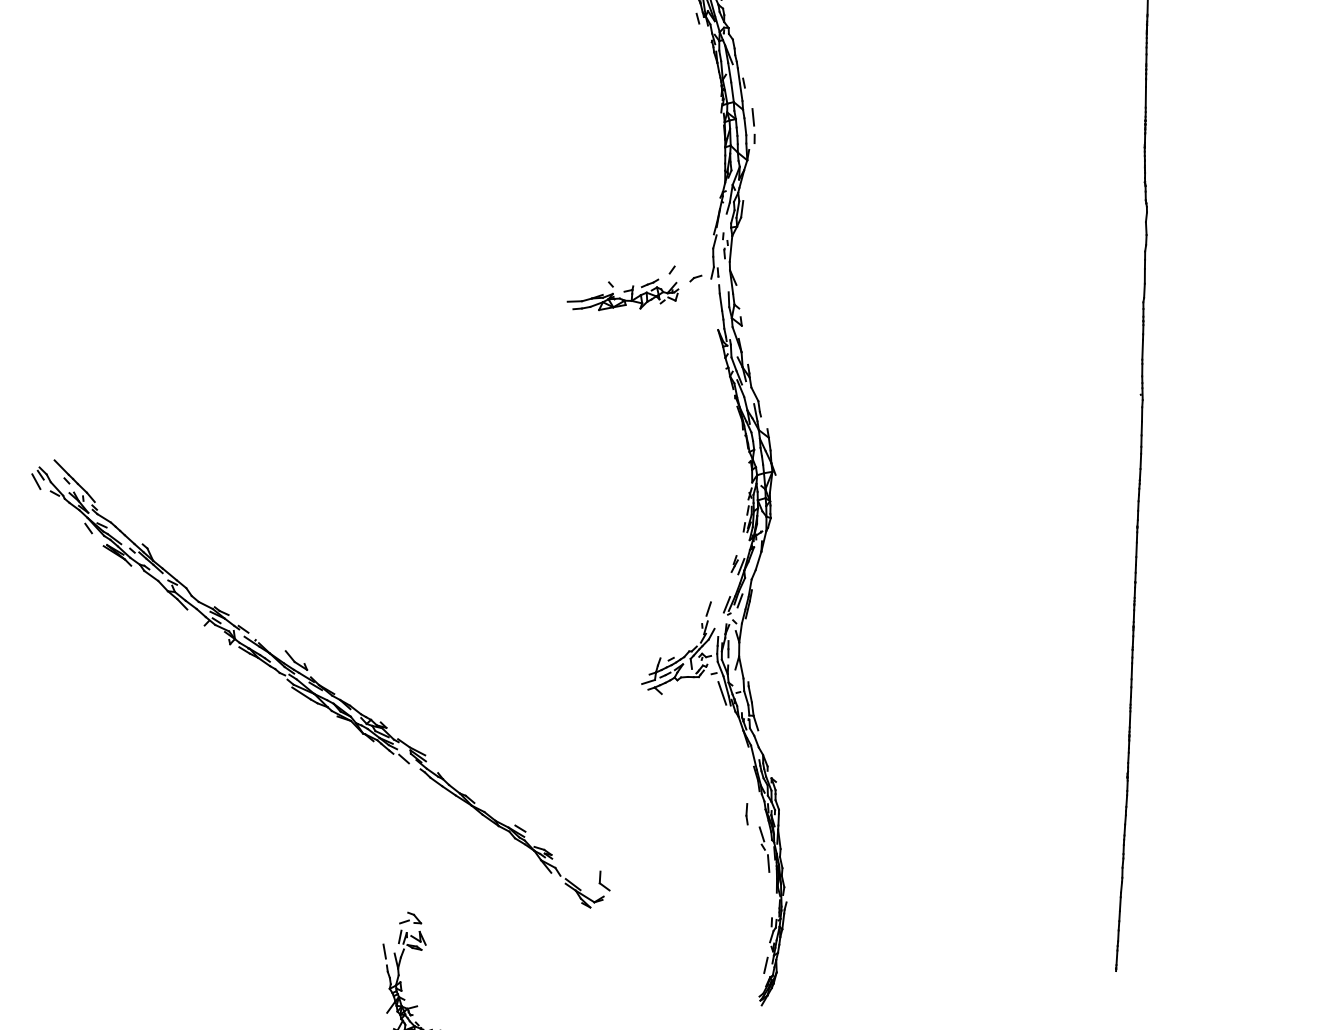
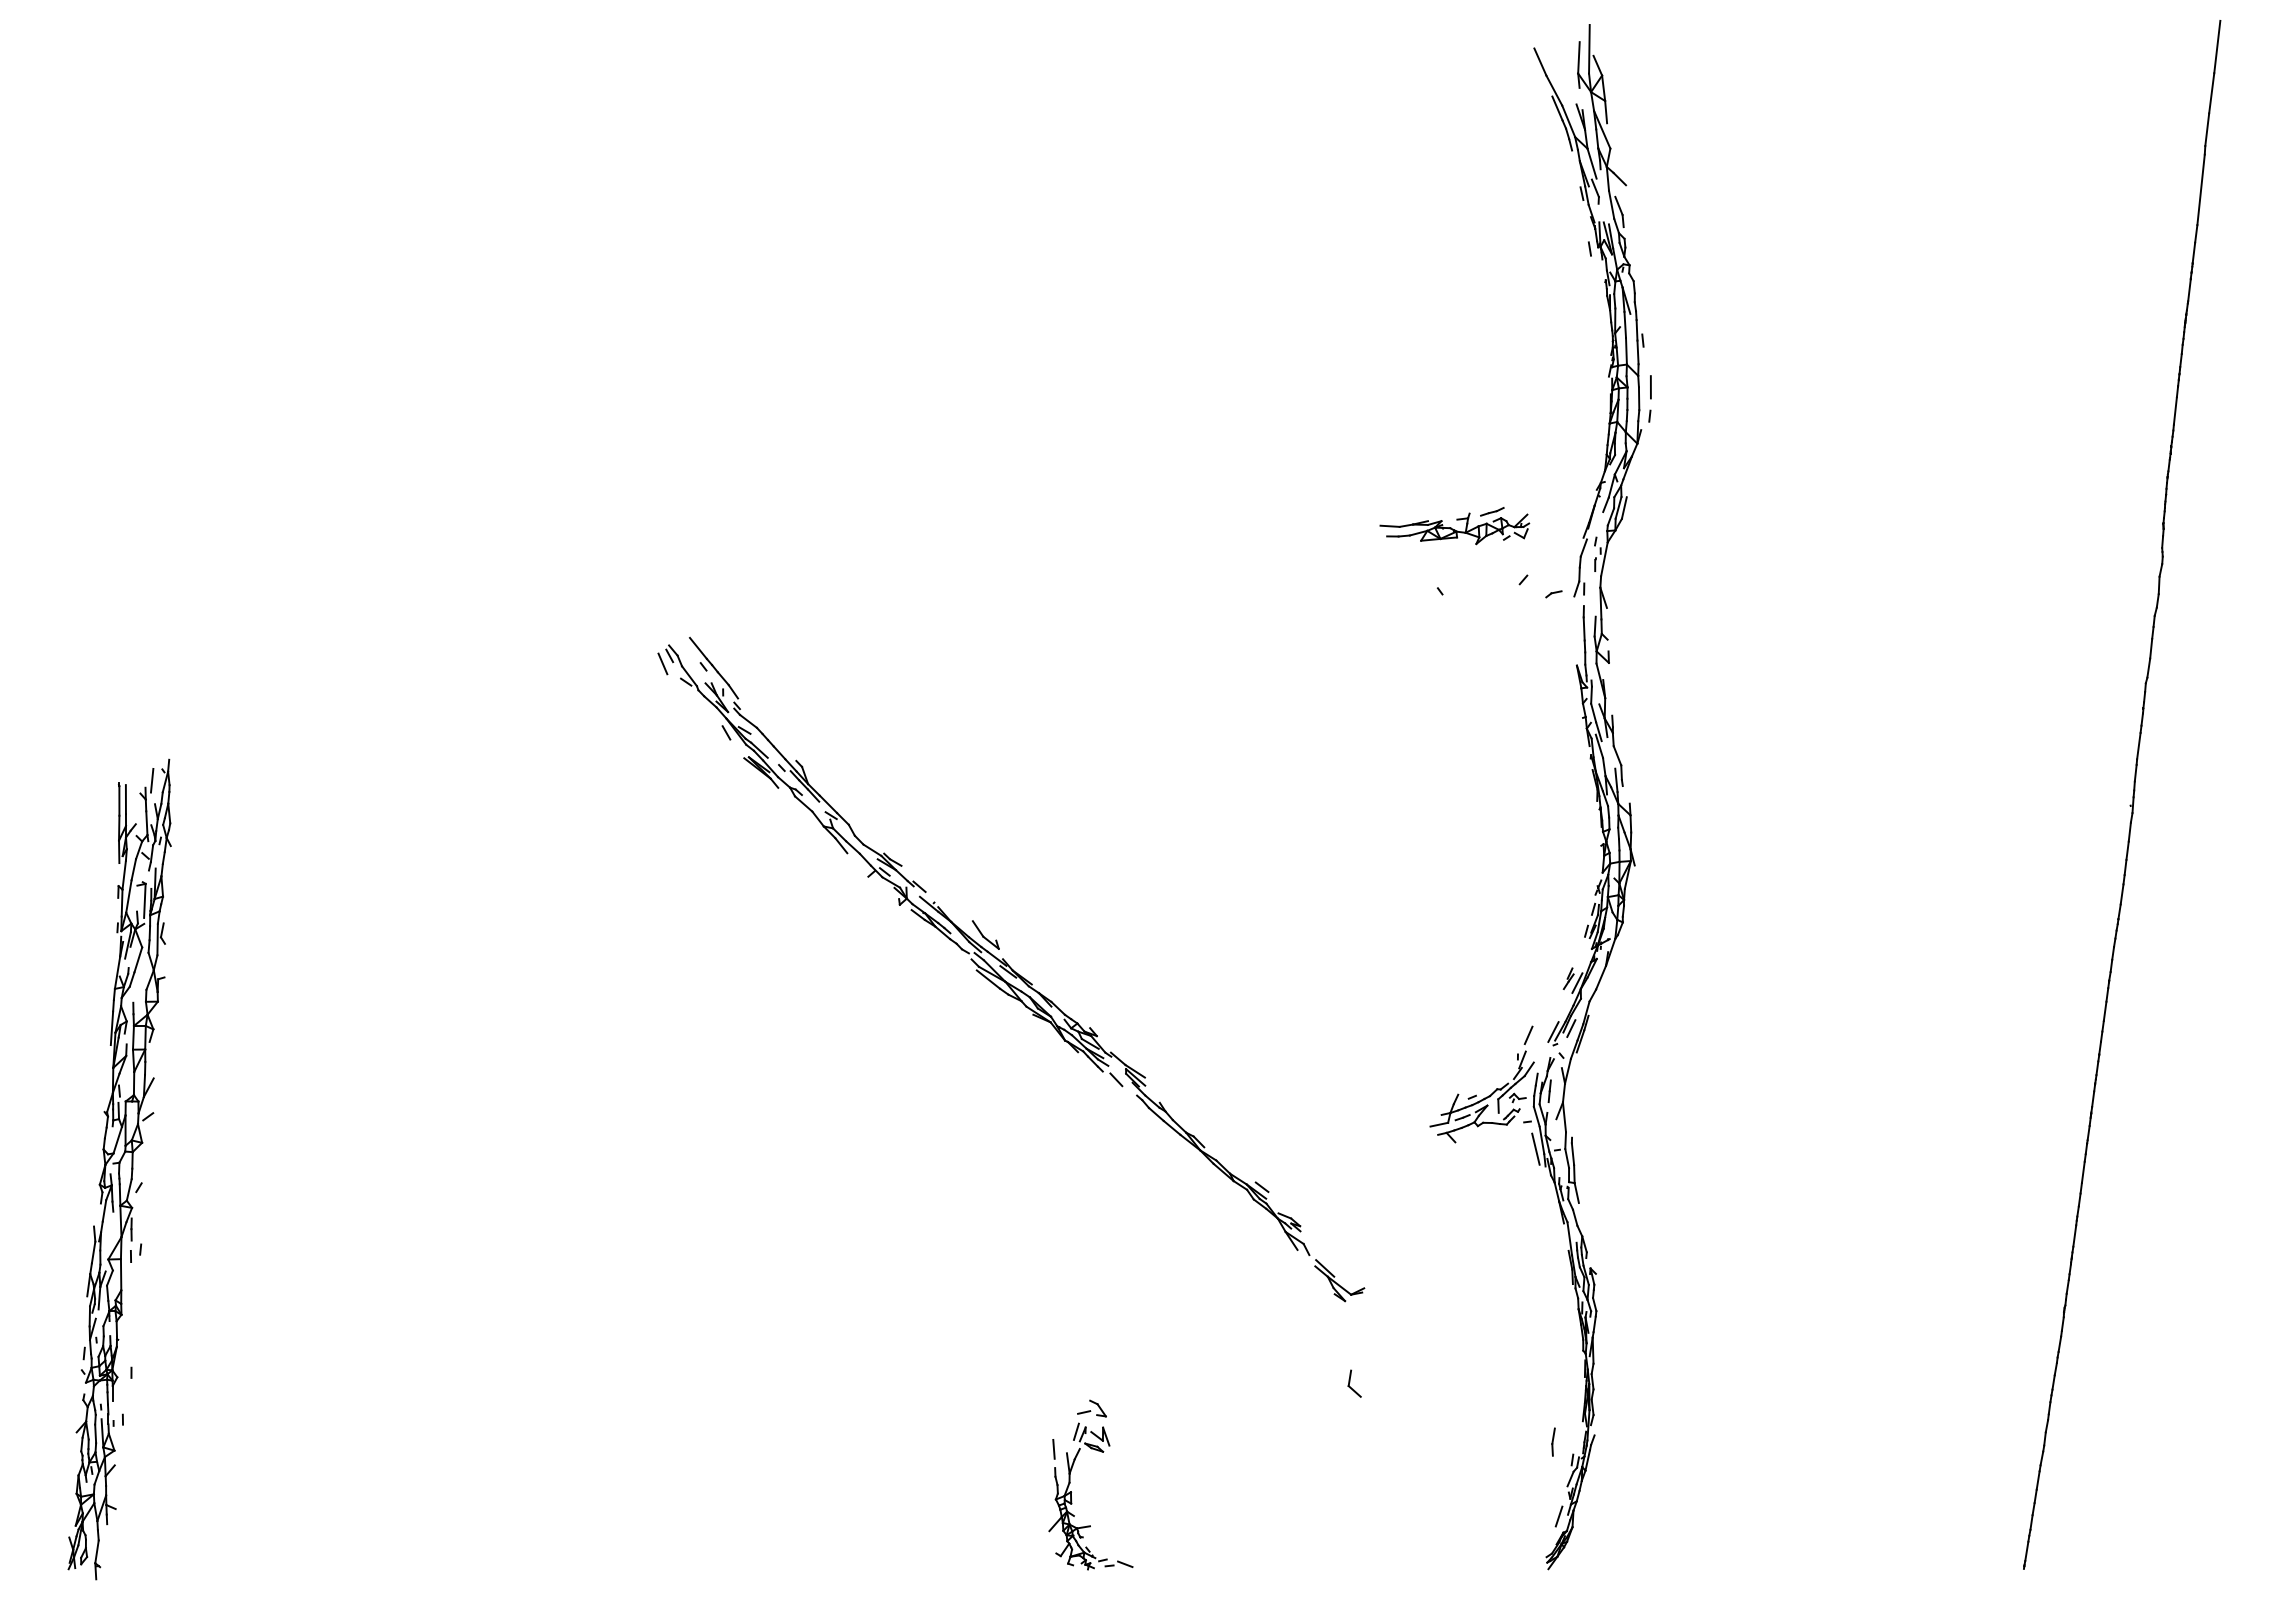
part: (622, 297) -> (1454, 526), moved
part: (318, 684) -> (1011, 969), moved
line: (747, 813) -> (1553, 1441), moved
part: (764, 849) -> (1571, 1362), removed

